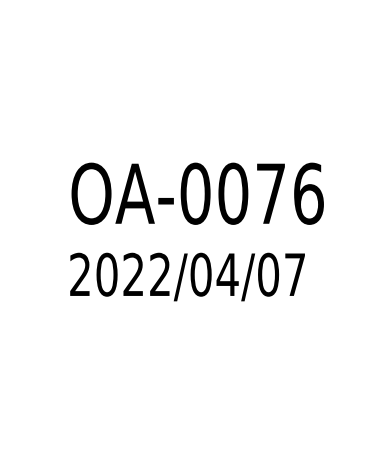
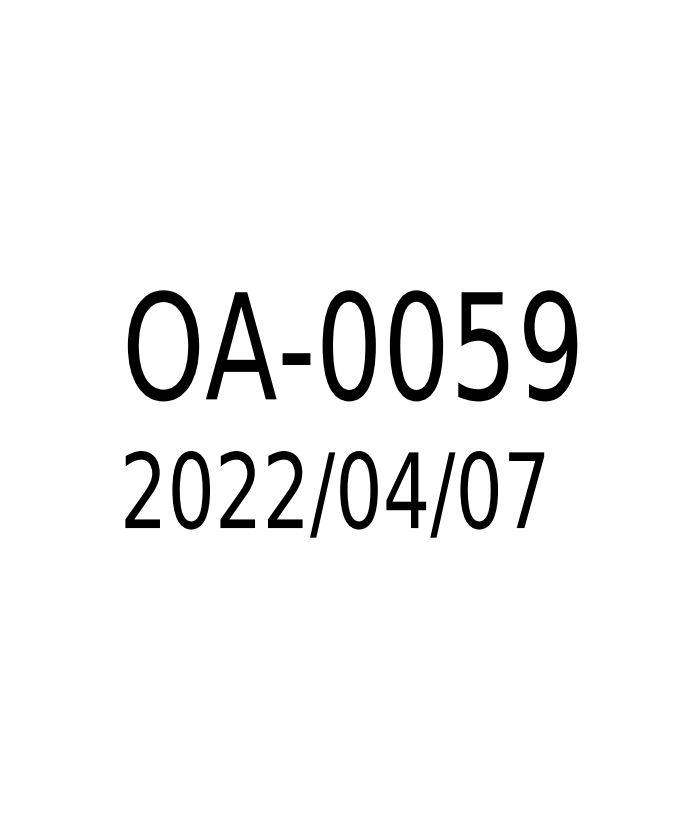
text: (289, 193) -> (516, 345), OA-0076 -> OA-0059

